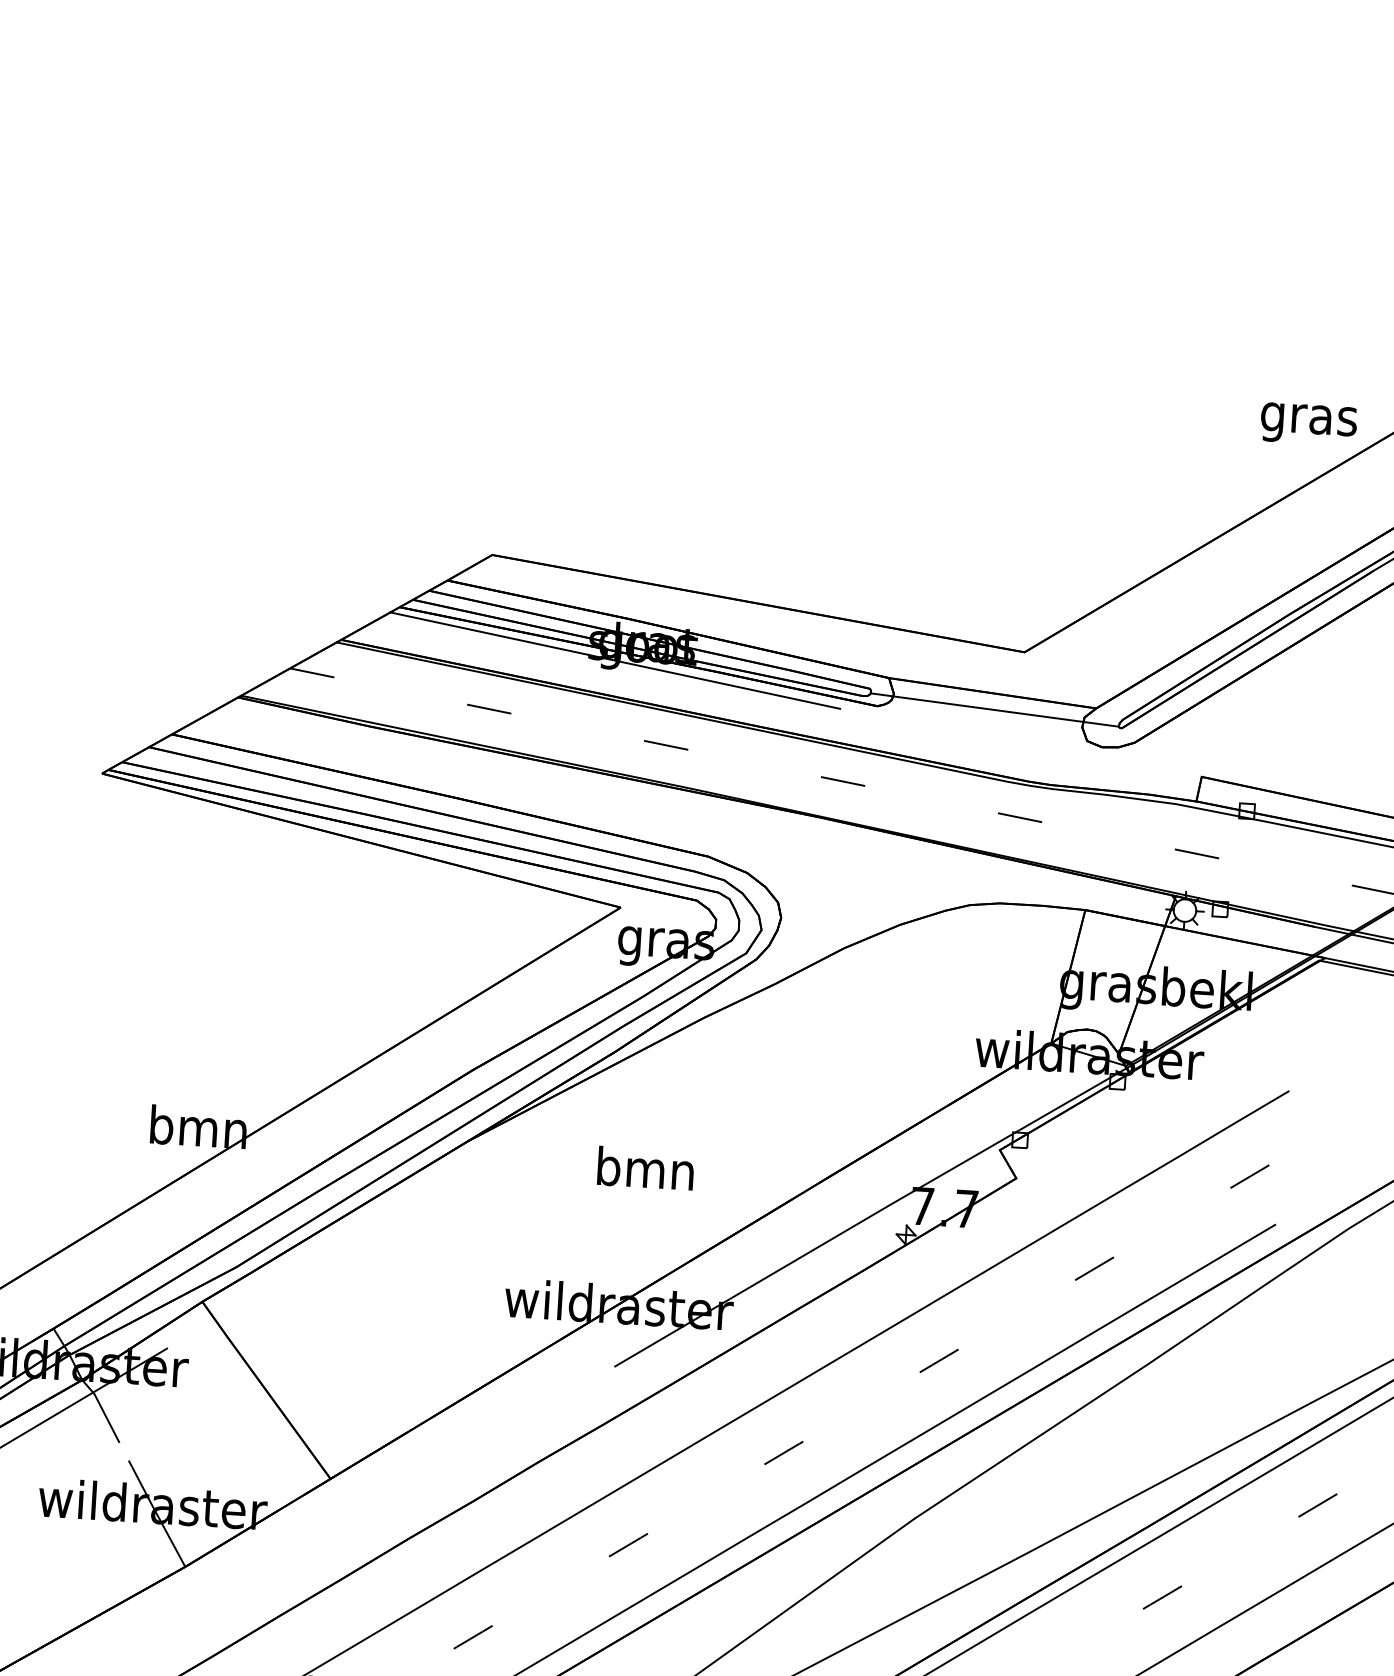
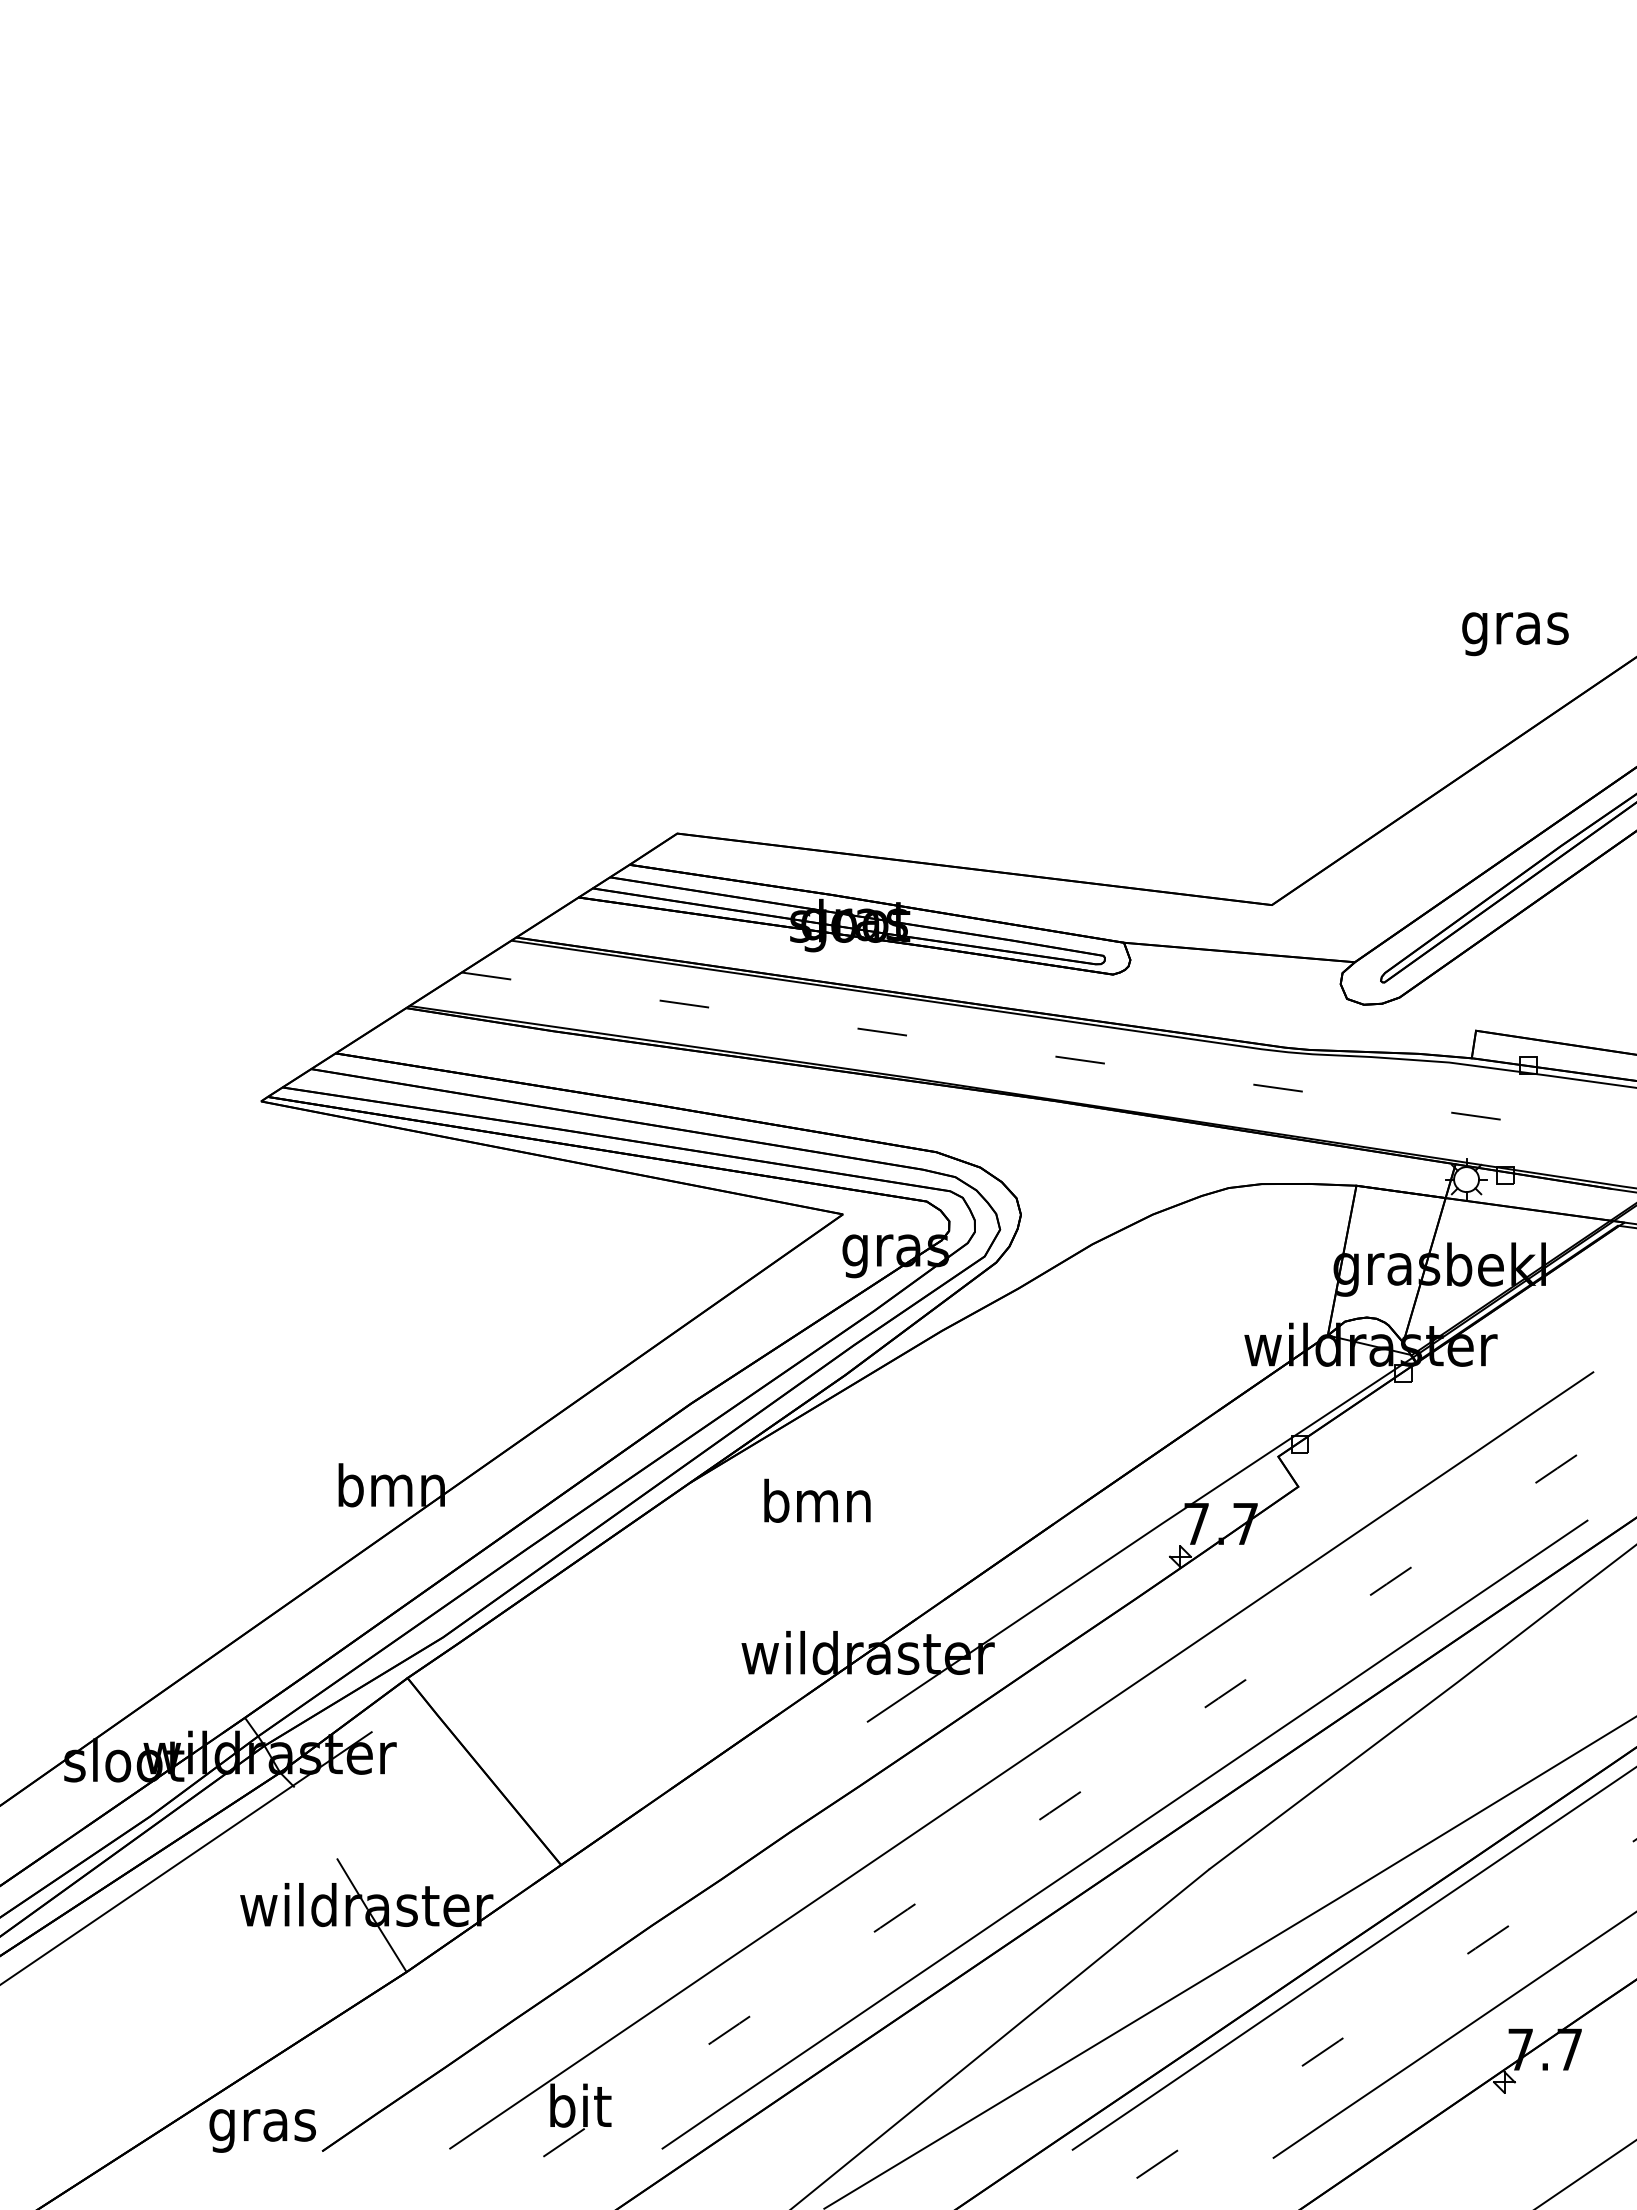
text: (1308, 424) -> (1515, 634), moved
line: (614, 660) -> (819, 941), removed
line: (994, 709) -> (1242, 970), removed
text: (645, 1168) -> (817, 1500), moved
line: (106, 1417) -> (309, 1812), removed

